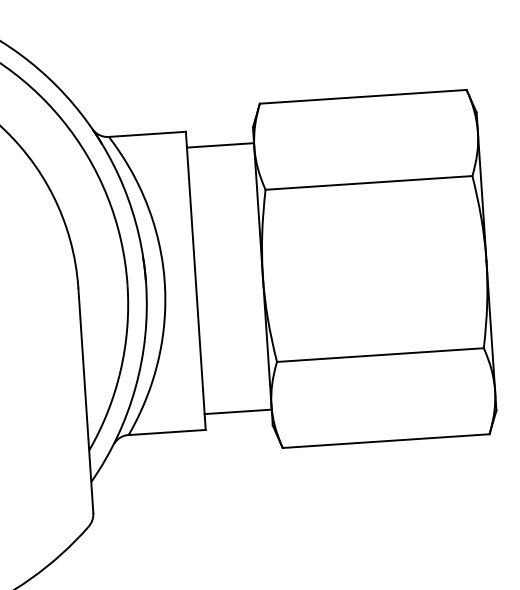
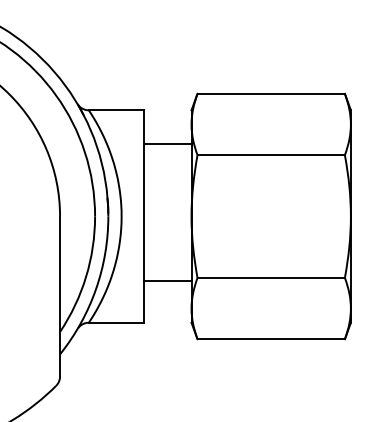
line: (220, 145) -> (167, 143), moved
line: (238, 411) -> (167, 281), moved

